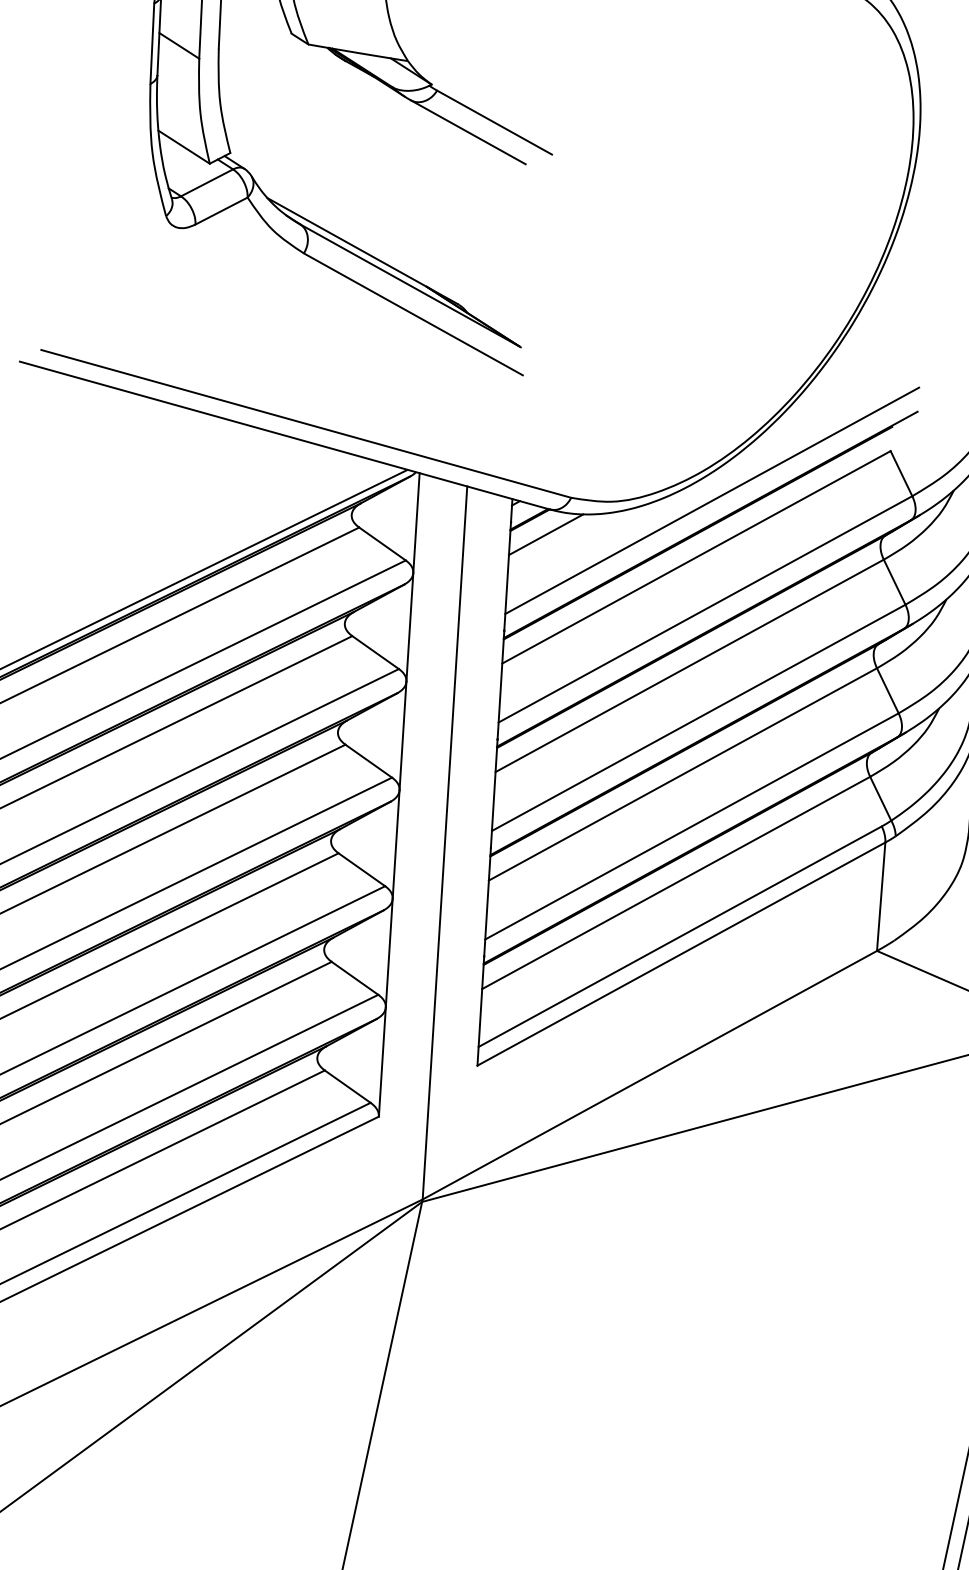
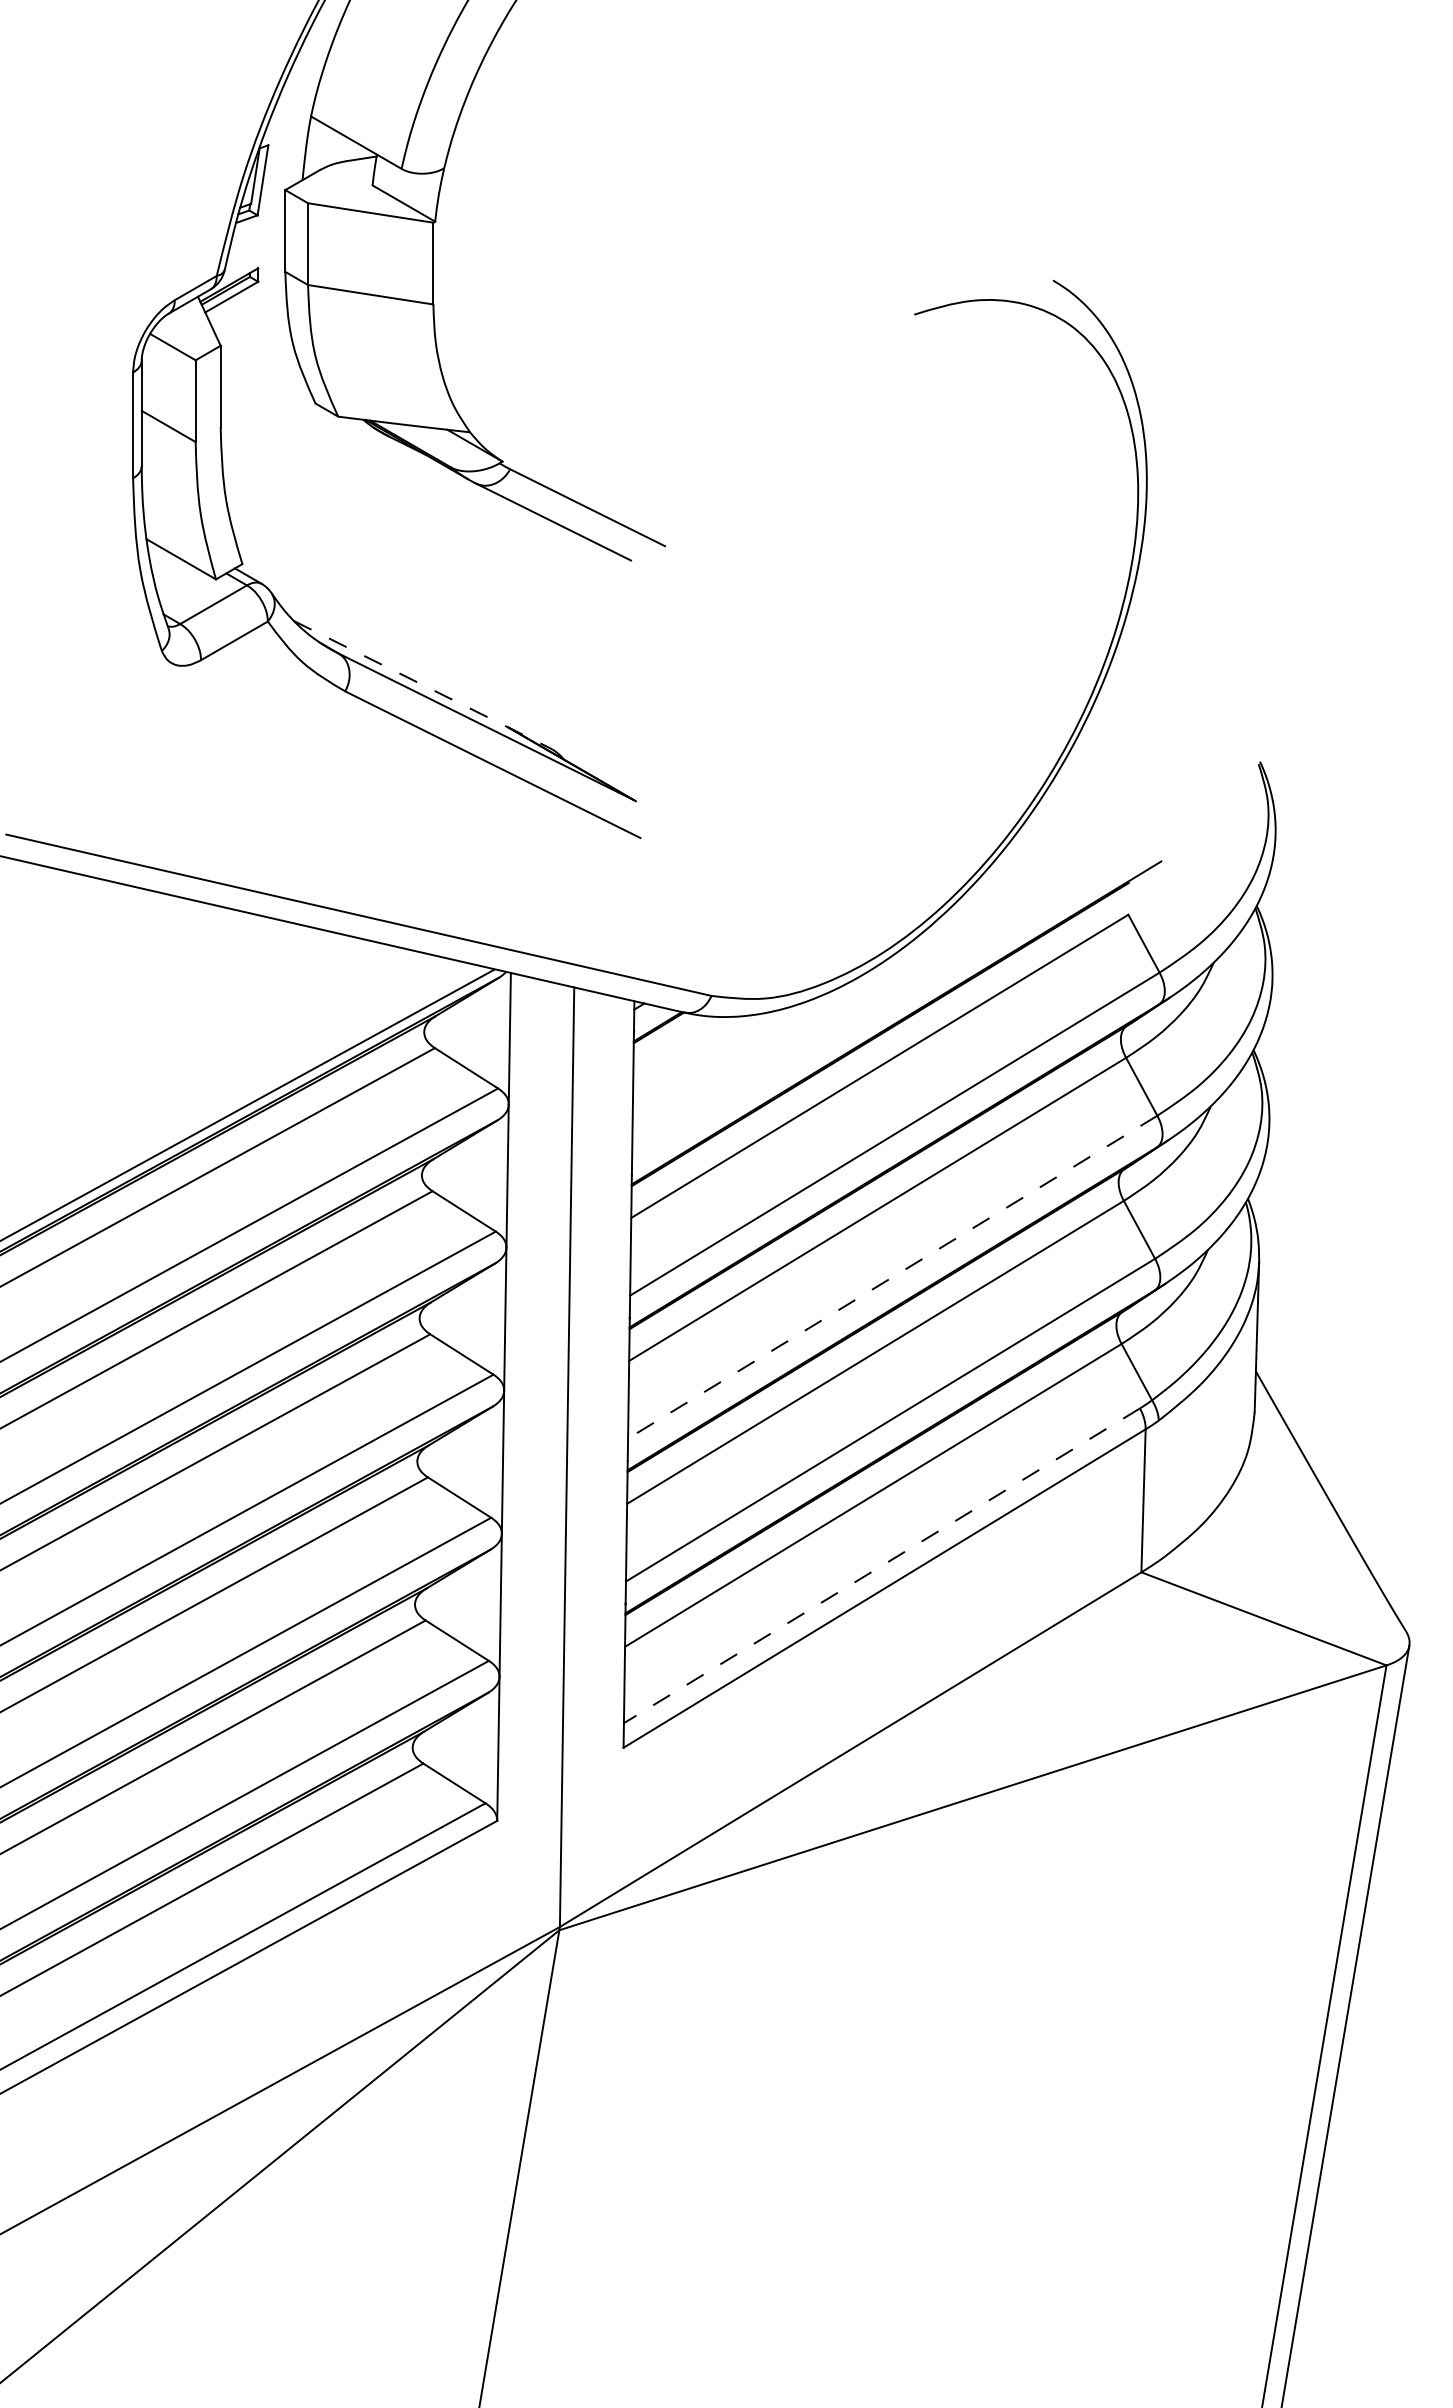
line: (362, 250) -> (422, 684), solid -> dashed
line: (711, 500) -> (896, 990), removed
line: (545, 535) -> (680, 1046), removed
line: (698, 718) -> (892, 1277), solid -> dashed
line: (679, 937) -> (881, 1566), solid -> dashed

